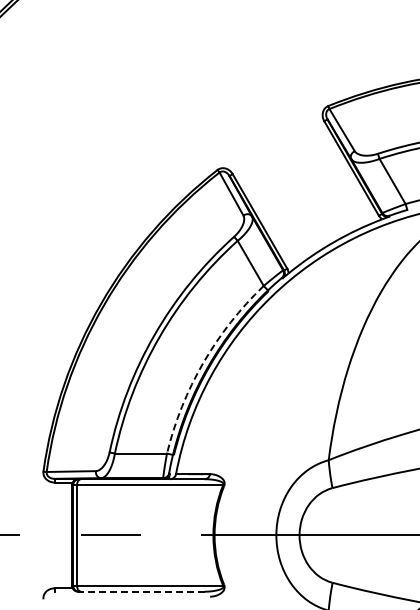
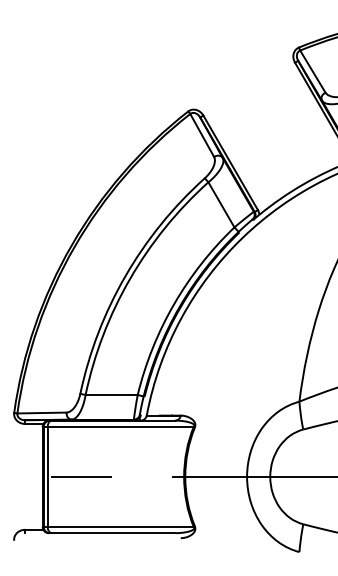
arc: (203, 362) -> (174, 303), dashed -> solid
line: (140, 591) -> (111, 532), dashed -> solid

